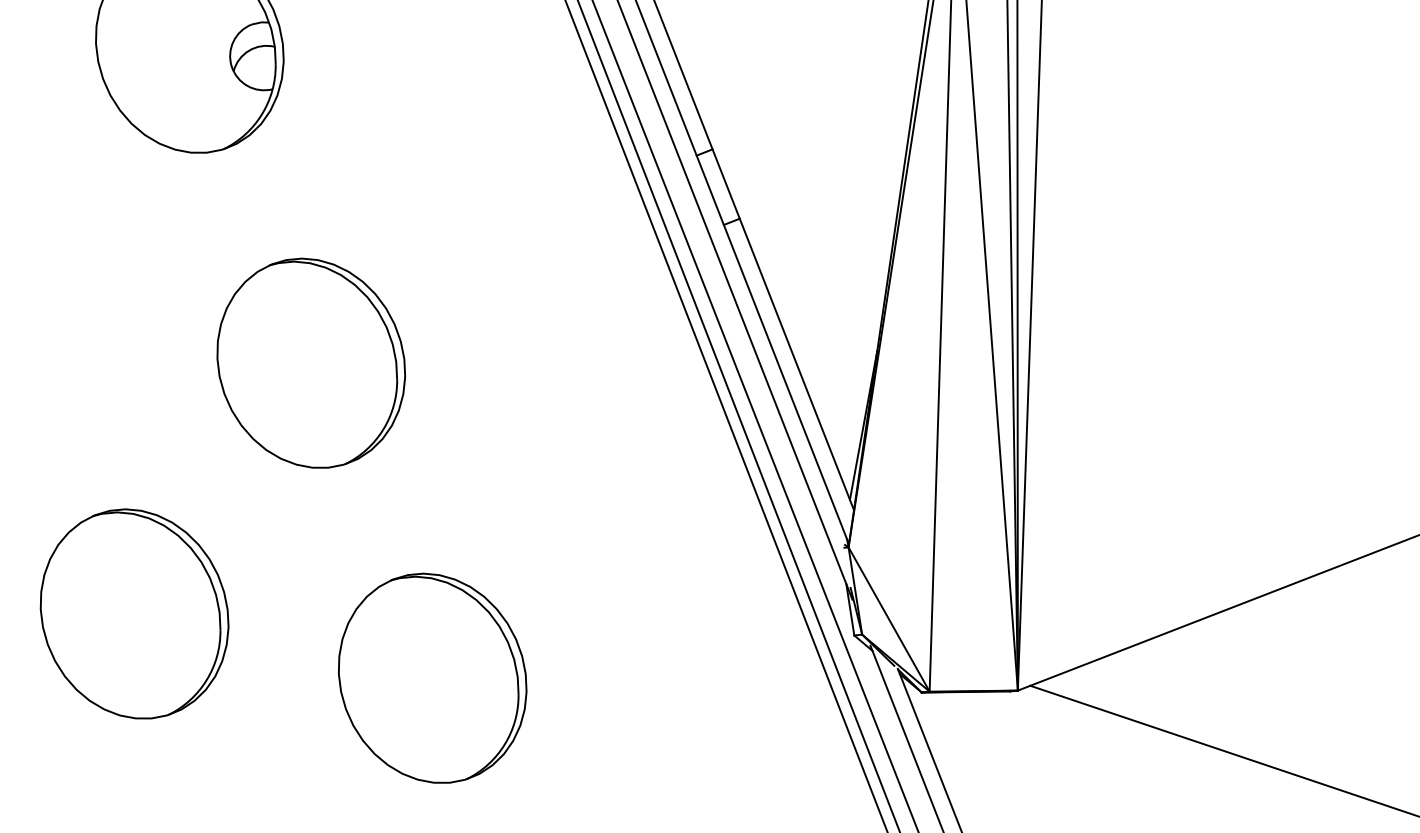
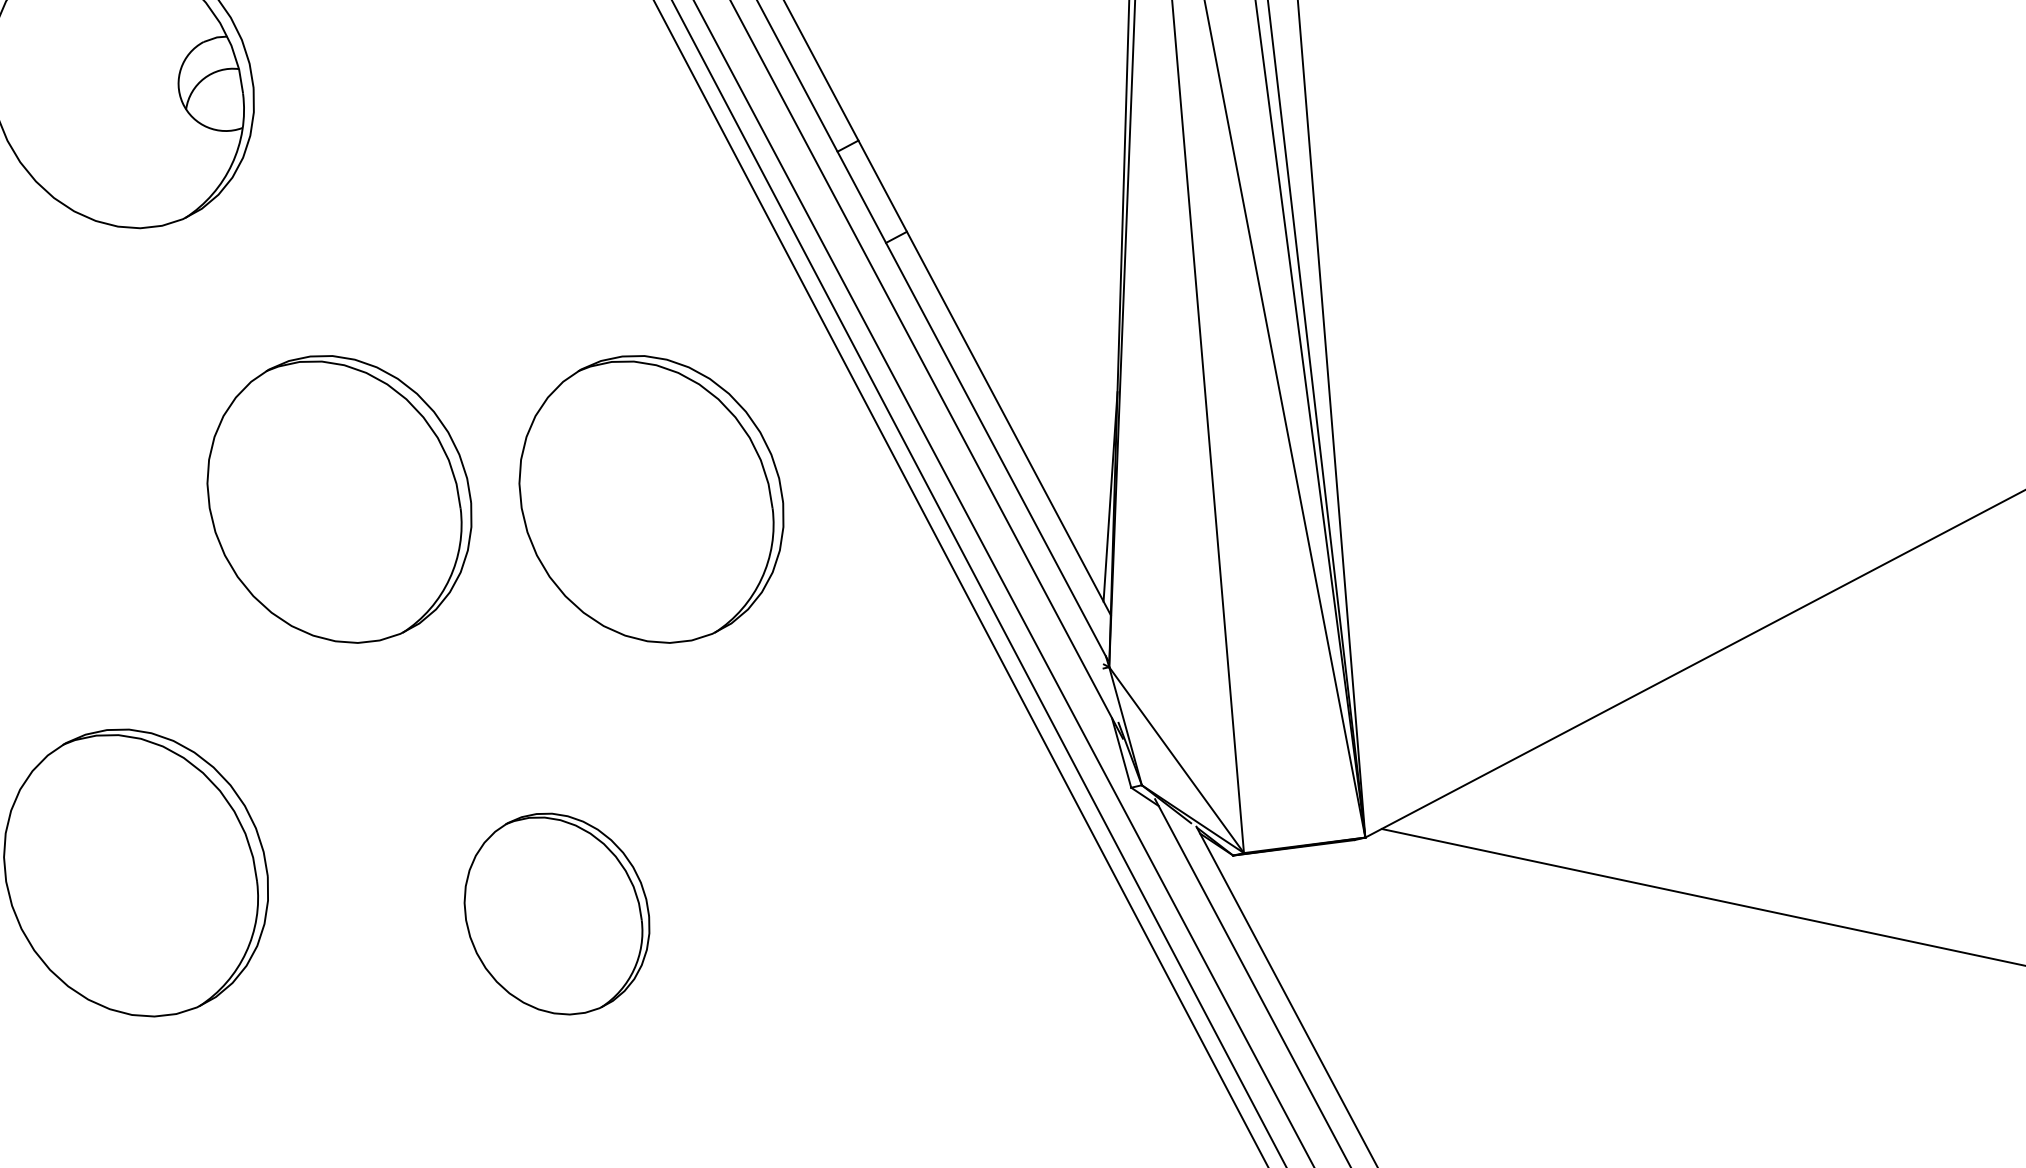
part: (534, 389) -> (651, 499), added
part: (432, 677) -> (556, 913), size x0.7

